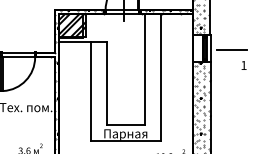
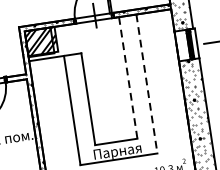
line: (145, 70) -> (128, 78), solid -> dashed
line: (160, 78) -> (146, 84), solid -> dashed

